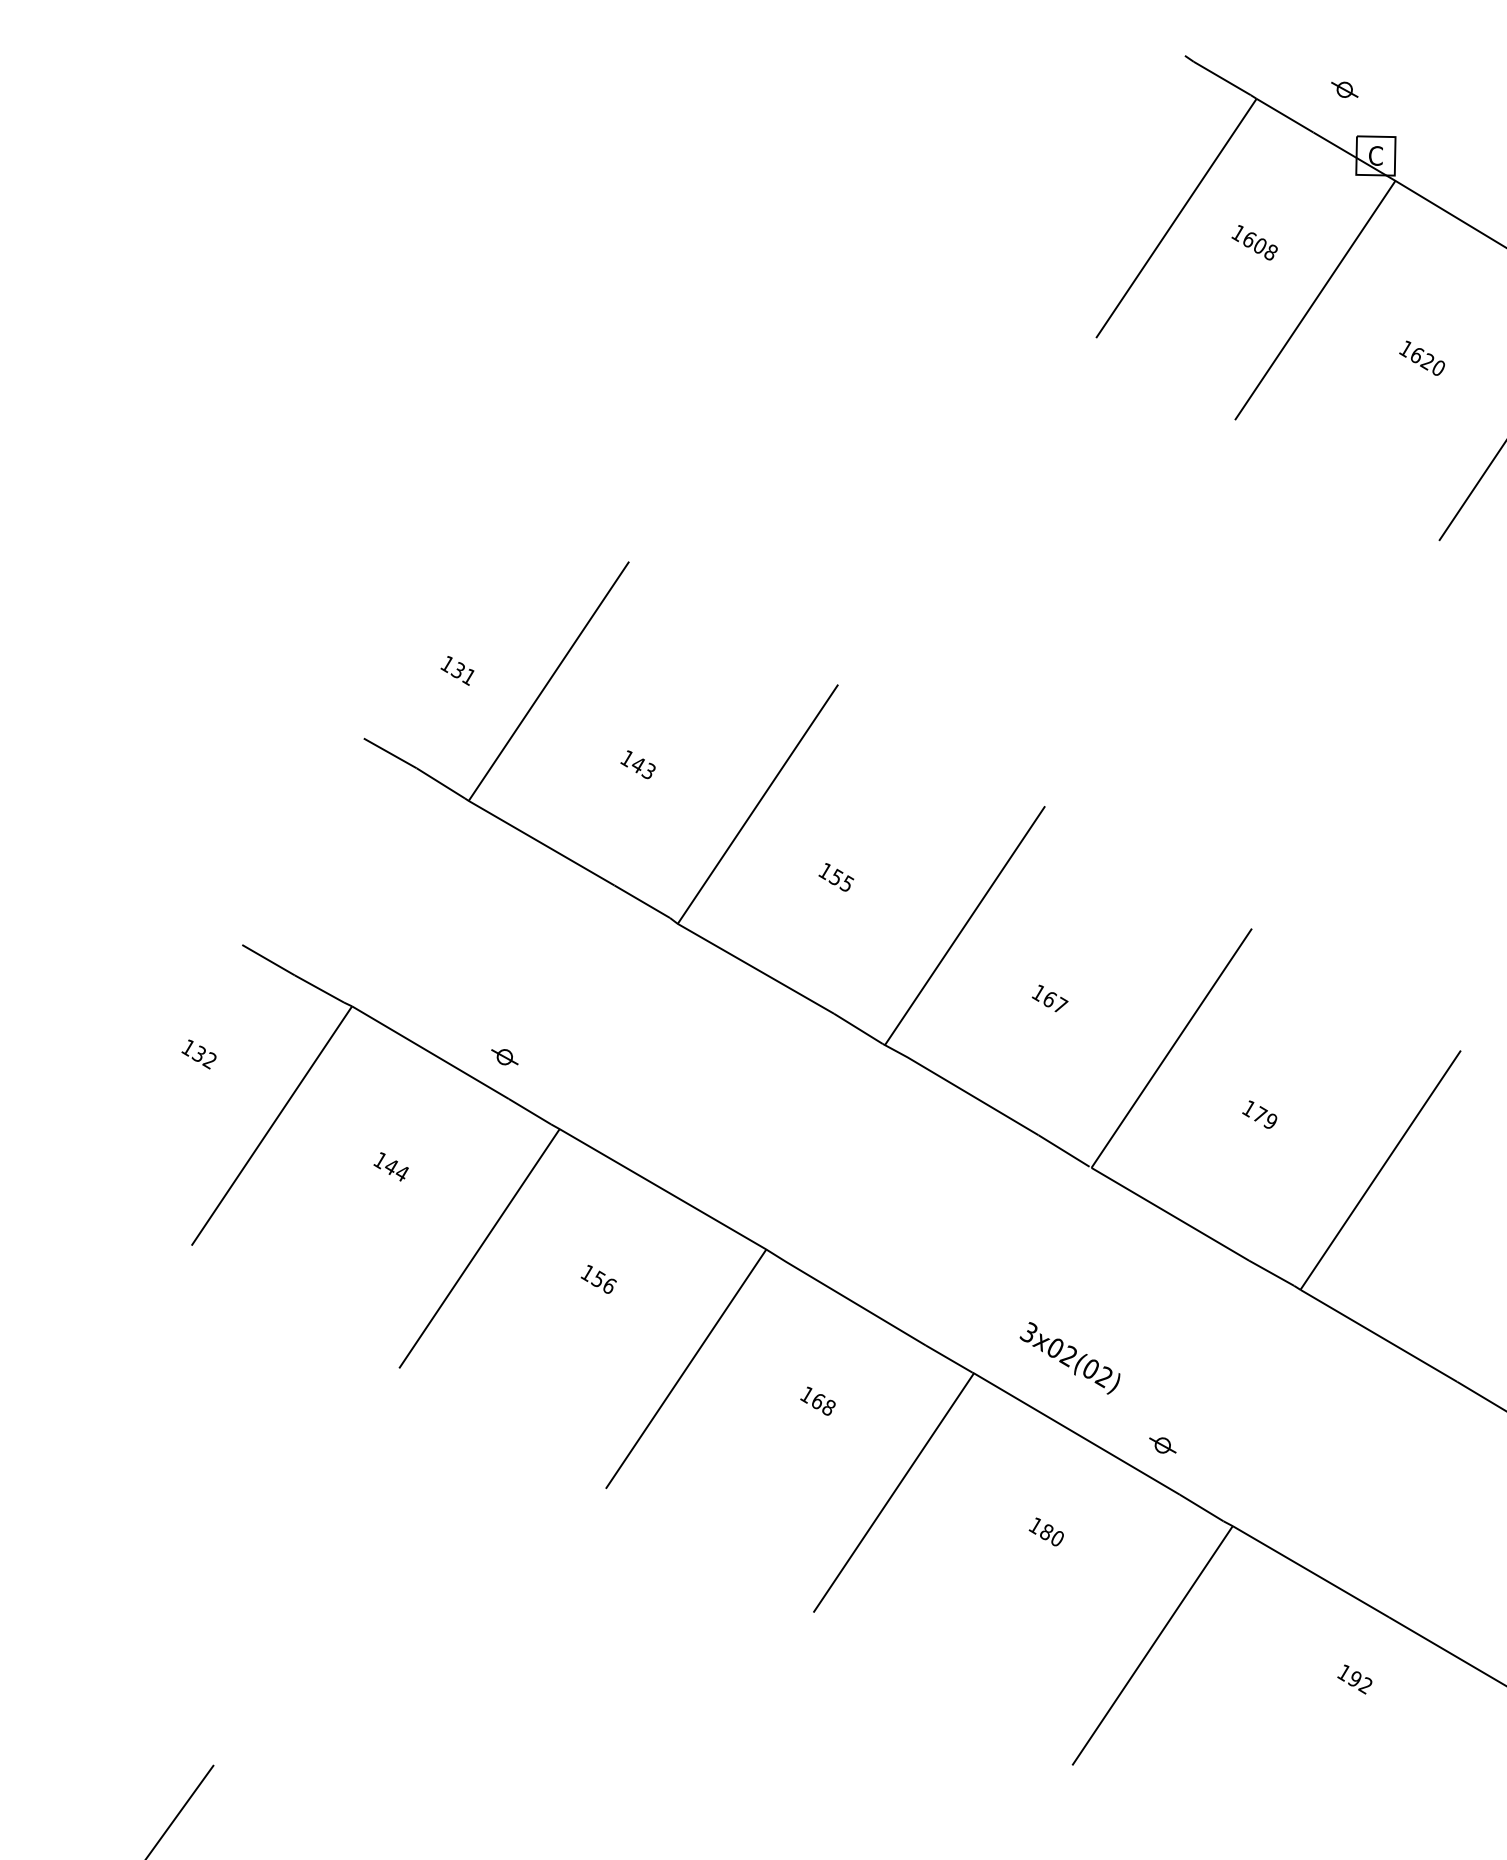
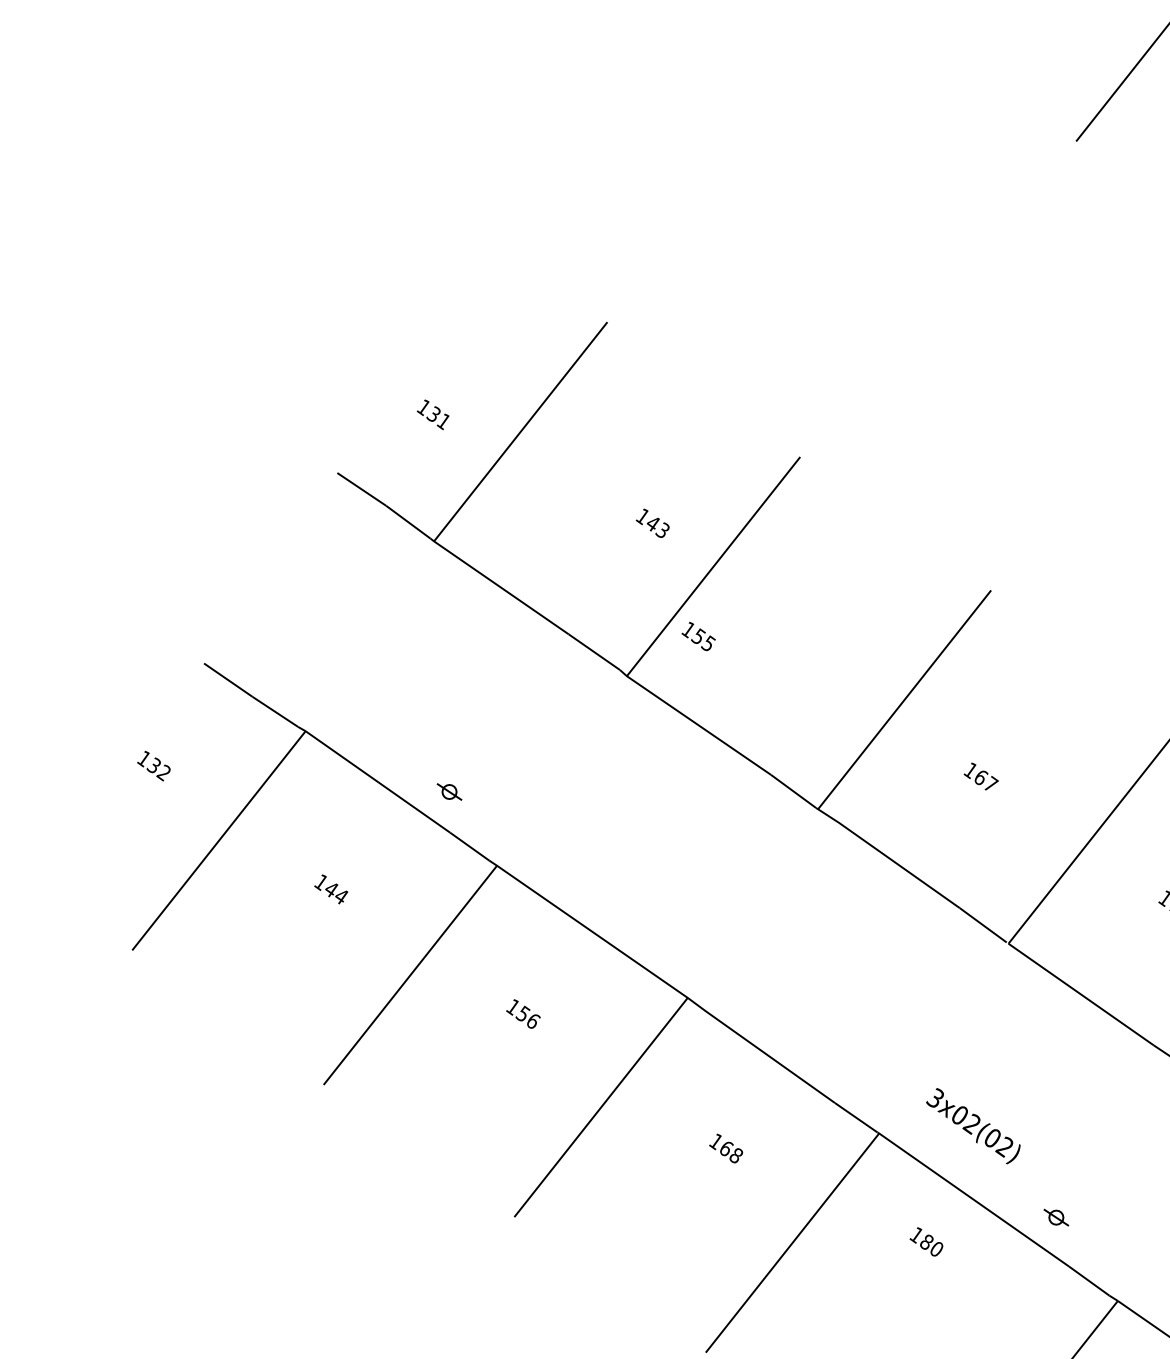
text: (637, 764) -> (652, 523), moved
text: (836, 877) -> (698, 636), moved
text: (1045, 1531) -> (925, 1241), moved

